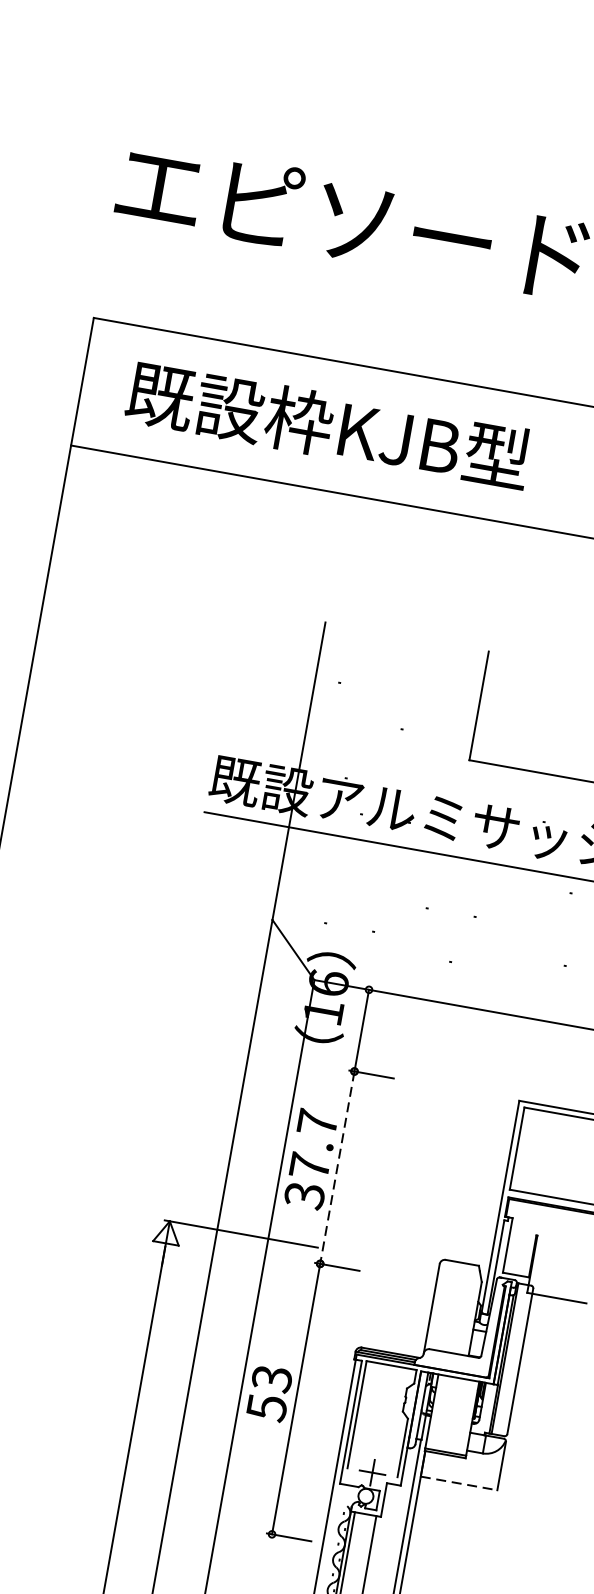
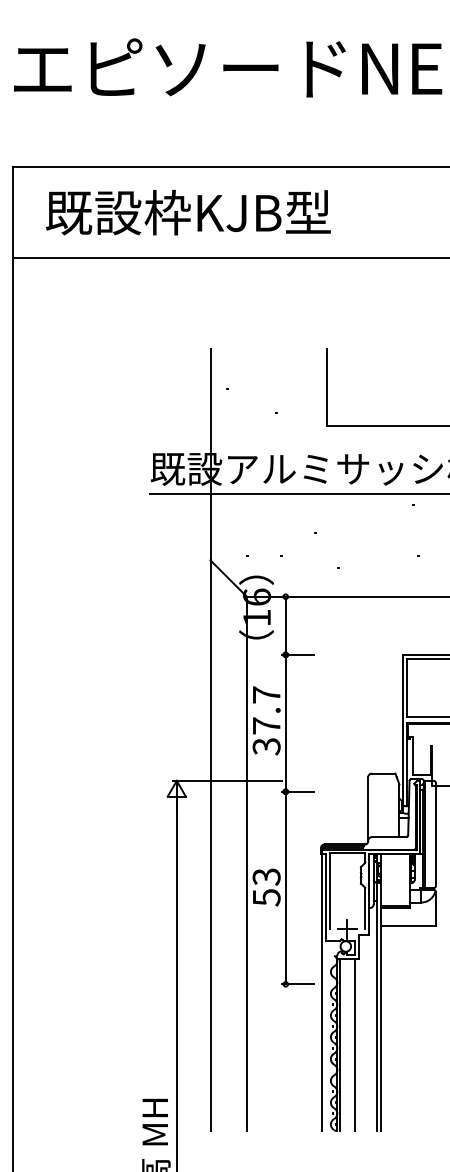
line: (336, 1167) -> (285, 723), dashed -> solid
line: (460, 1484) -> (409, 926), dashed -> solid

